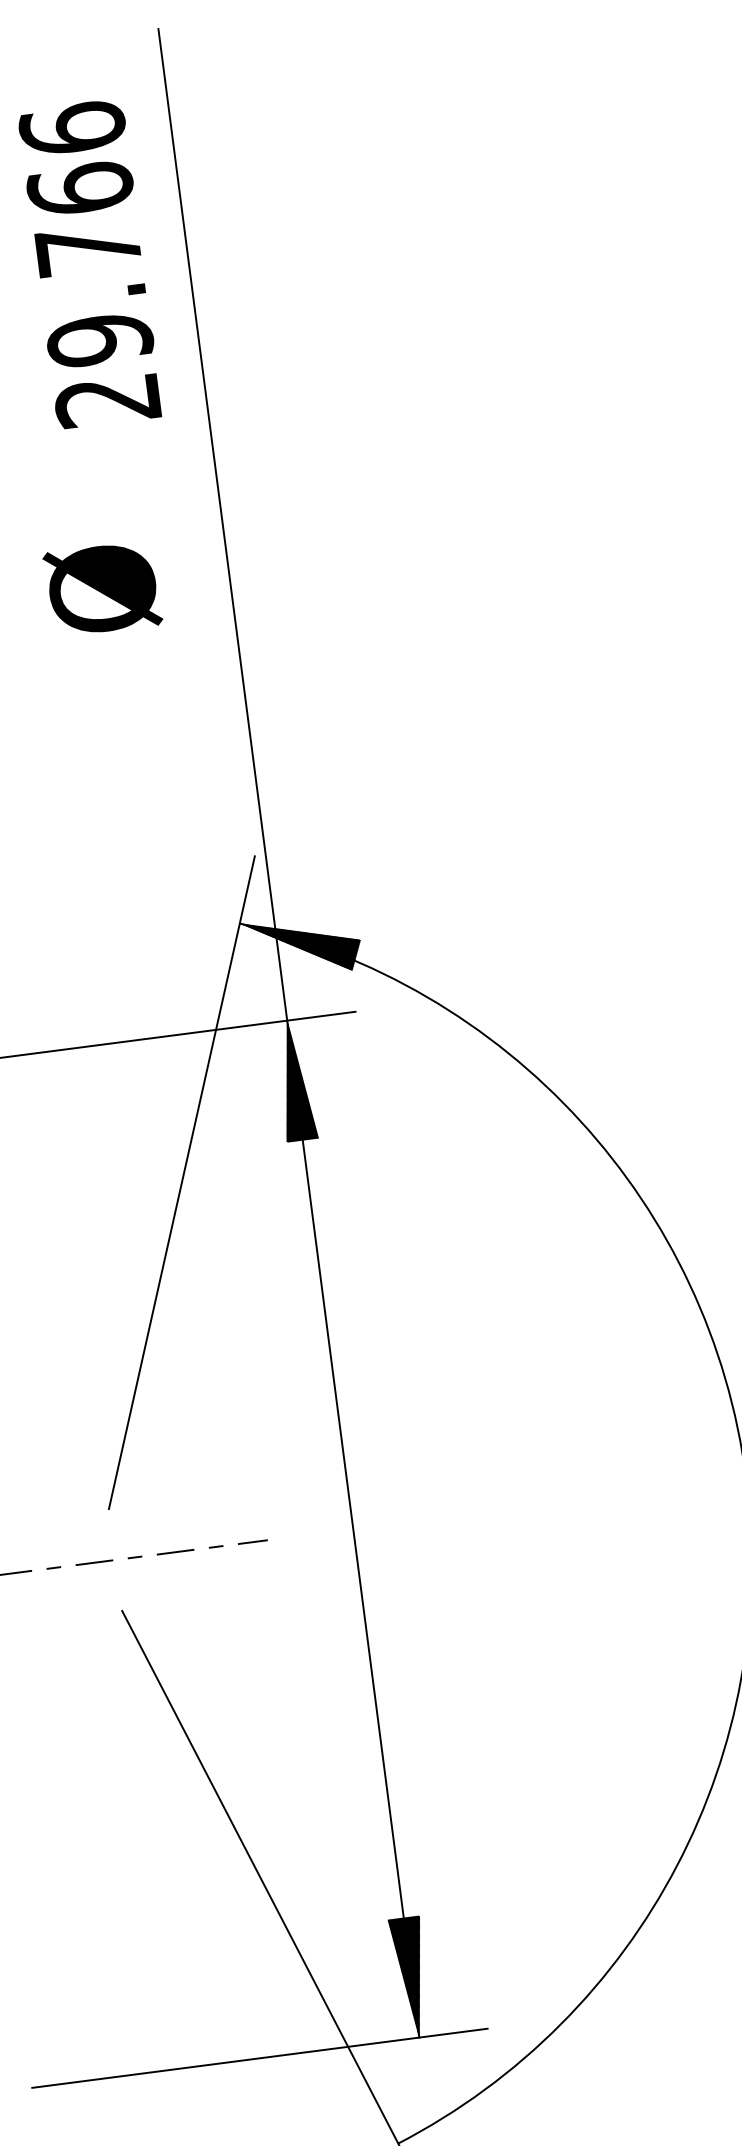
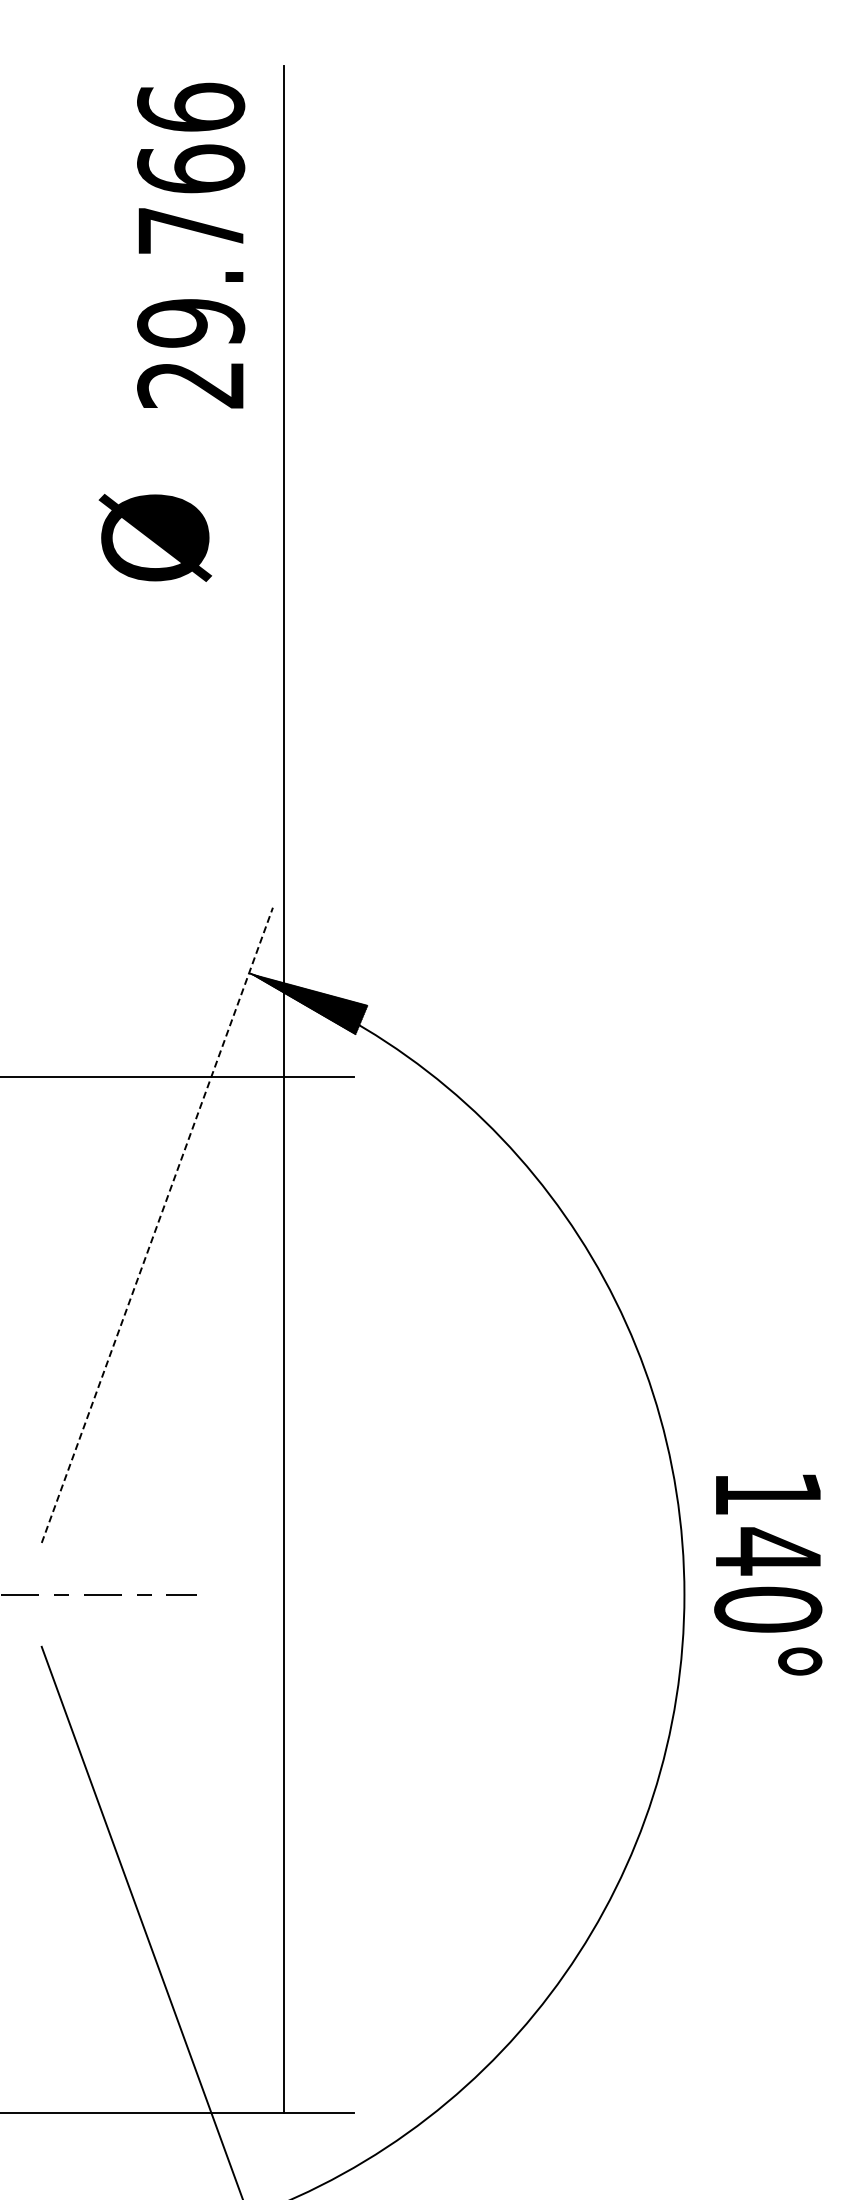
text: (90, 263) -> (191, 245), moved
text: (101, 588) -> (154, 537), moved
hatch: (295, 1080) -> (284, 1137), removed
line: (182, 1182) -> (157, 1225), solid -> dashed
hatch: (410, 1977) -> (283, 2051), removed

